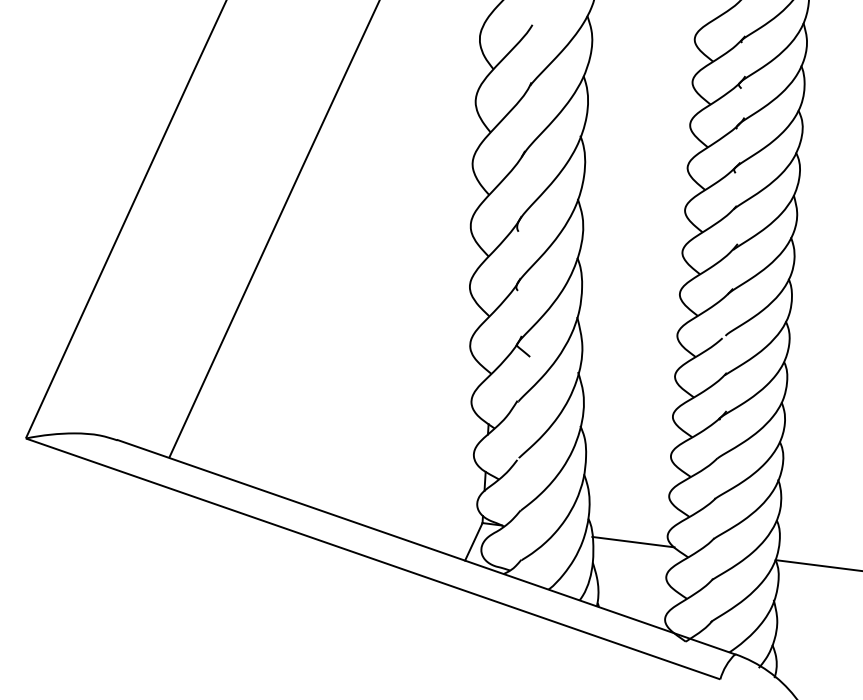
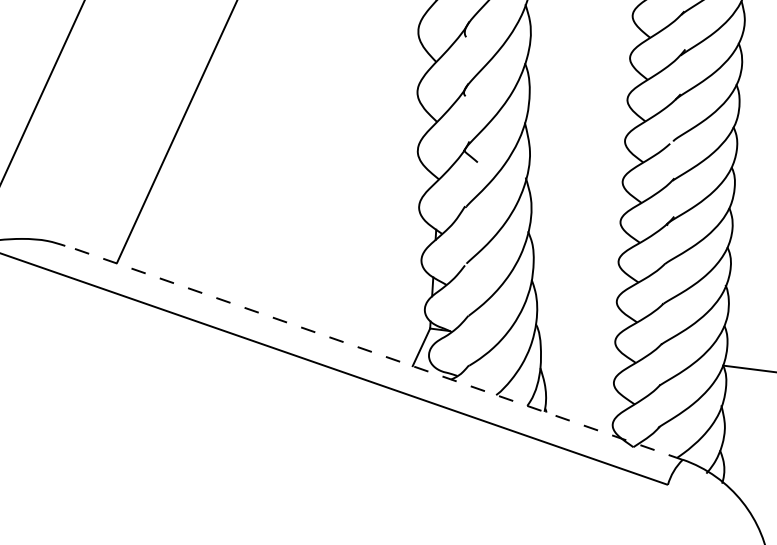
line: (633, 541) -> (581, 347), removed
line: (426, 547) -> (374, 353), solid -> dashed

